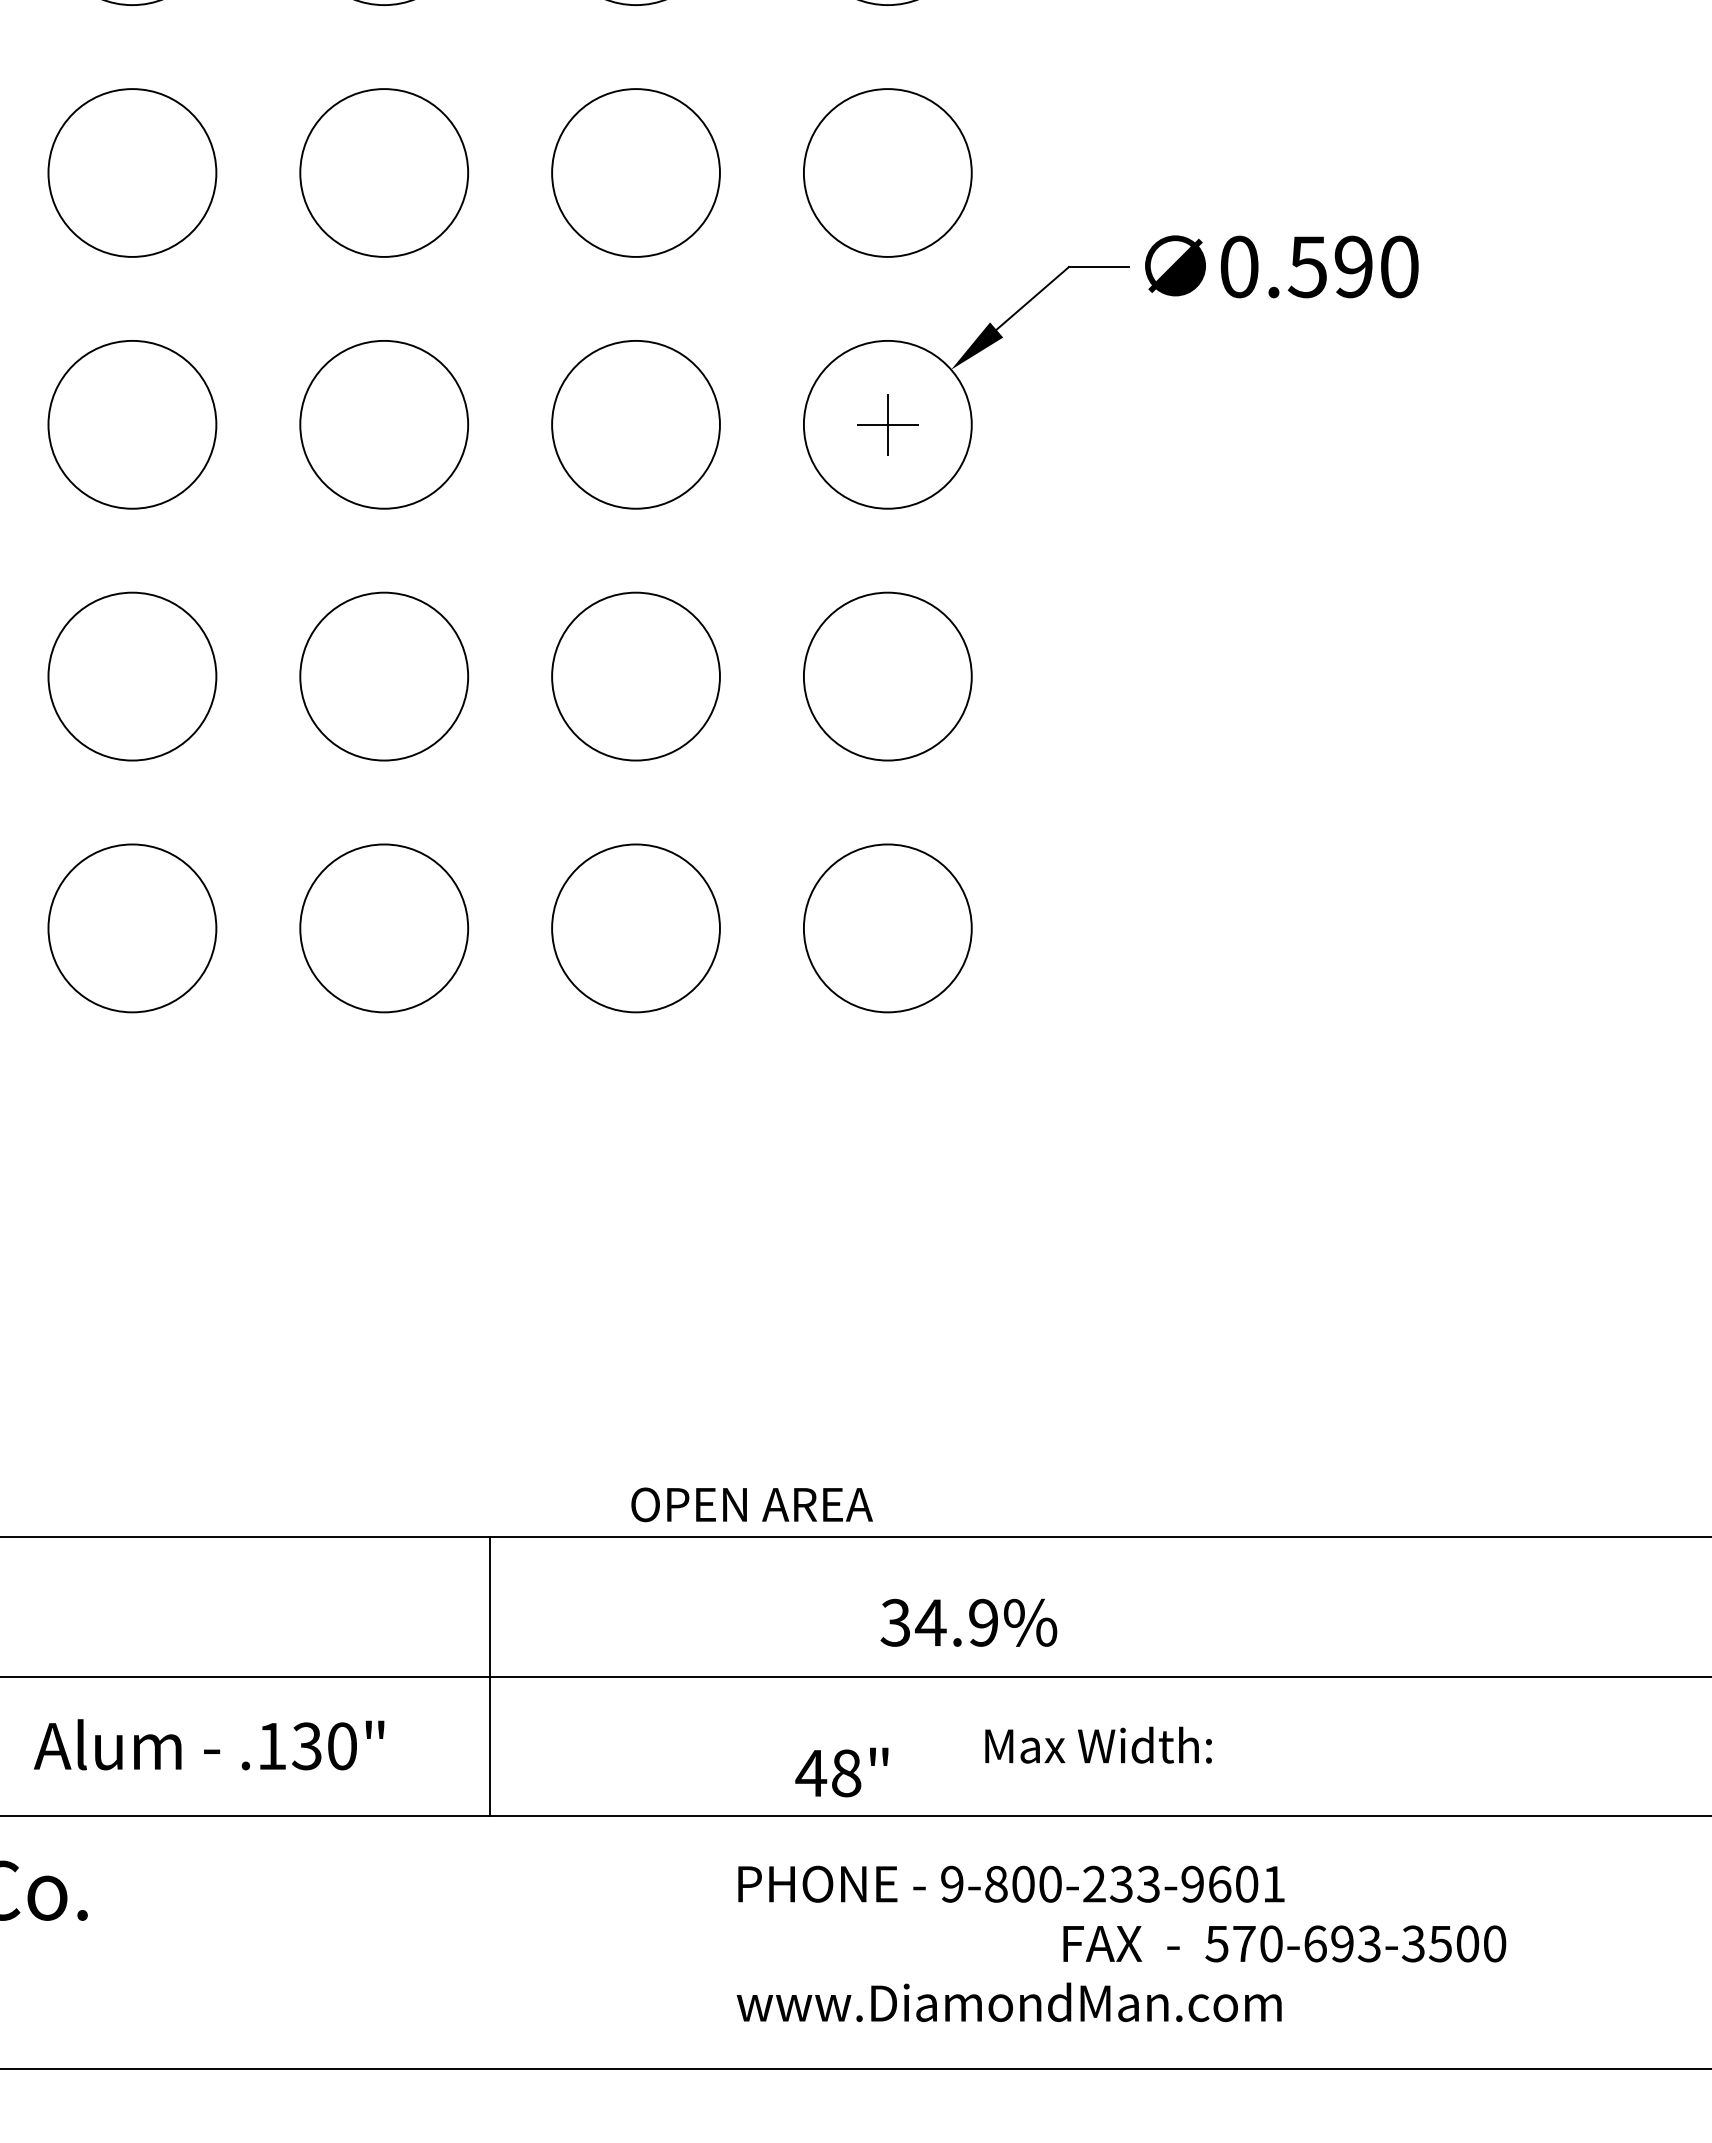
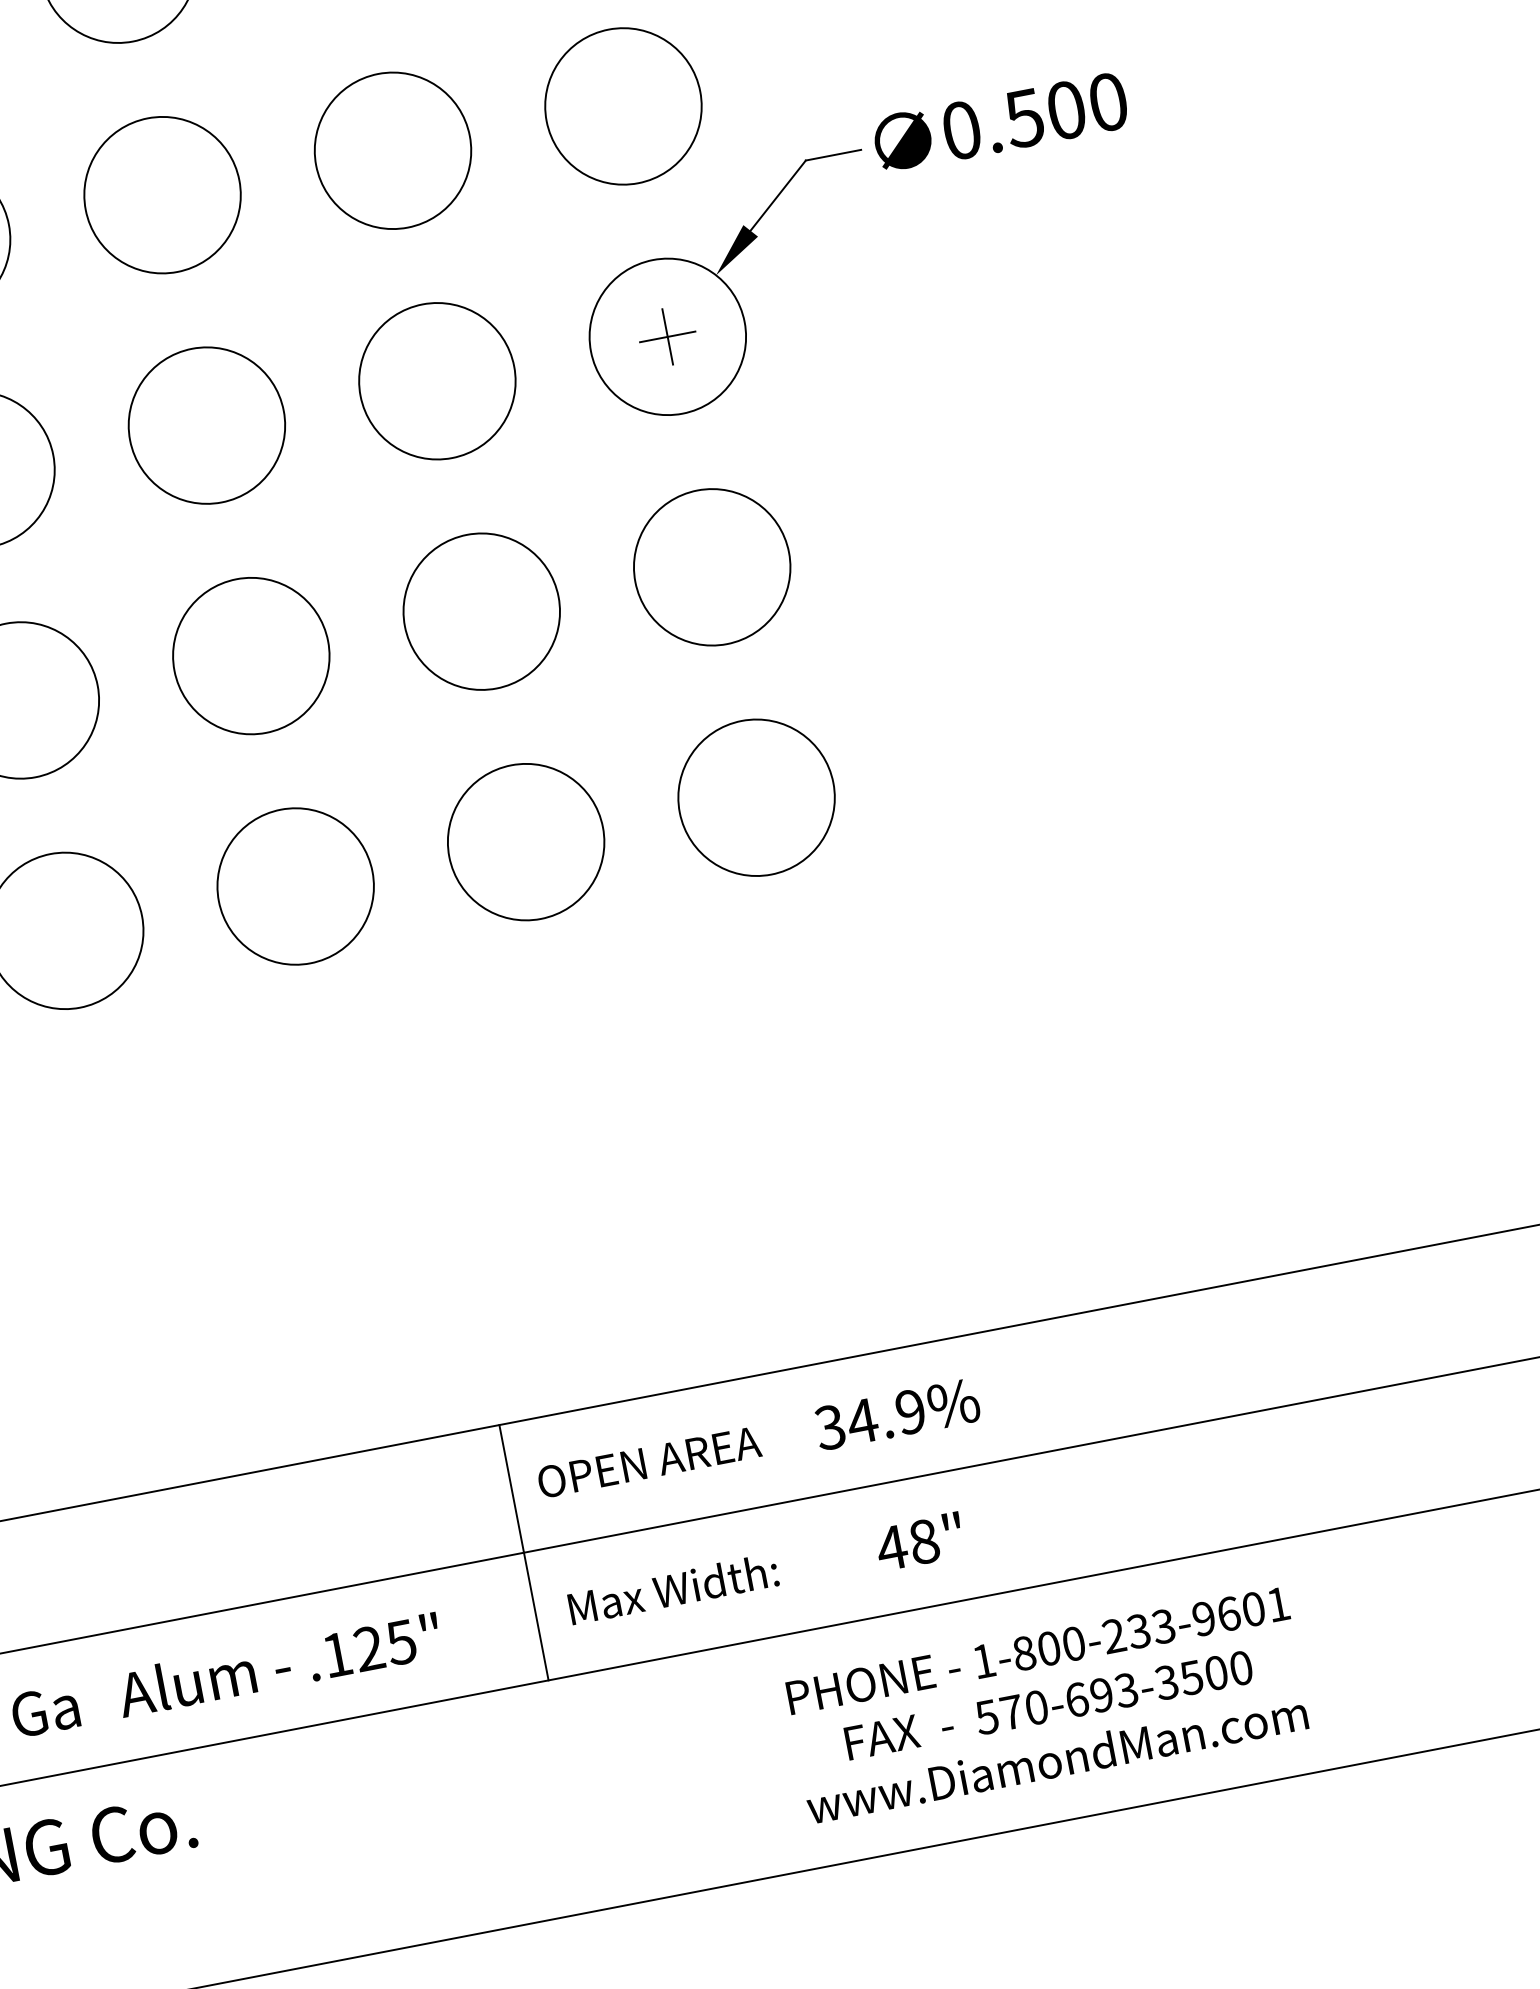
text: (1353, 266) -> (1066, 109), 0.590 -> 0.500
text: (751, 1504) -> (648, 1462), moved
text: (968, 1622) -> (896, 1414), moved
text: (1098, 1744) -> (673, 1588), moved
text: (324, 1746) -> (385, 1645), .130" -> .125"
text: (841, 1772) -> (919, 1541), moved
text: (952, 1883) -> (984, 1660), 9-800-233-9601 -> 1-800-233-9601
text: (1284, 1943) -> (1048, 1704), moved

